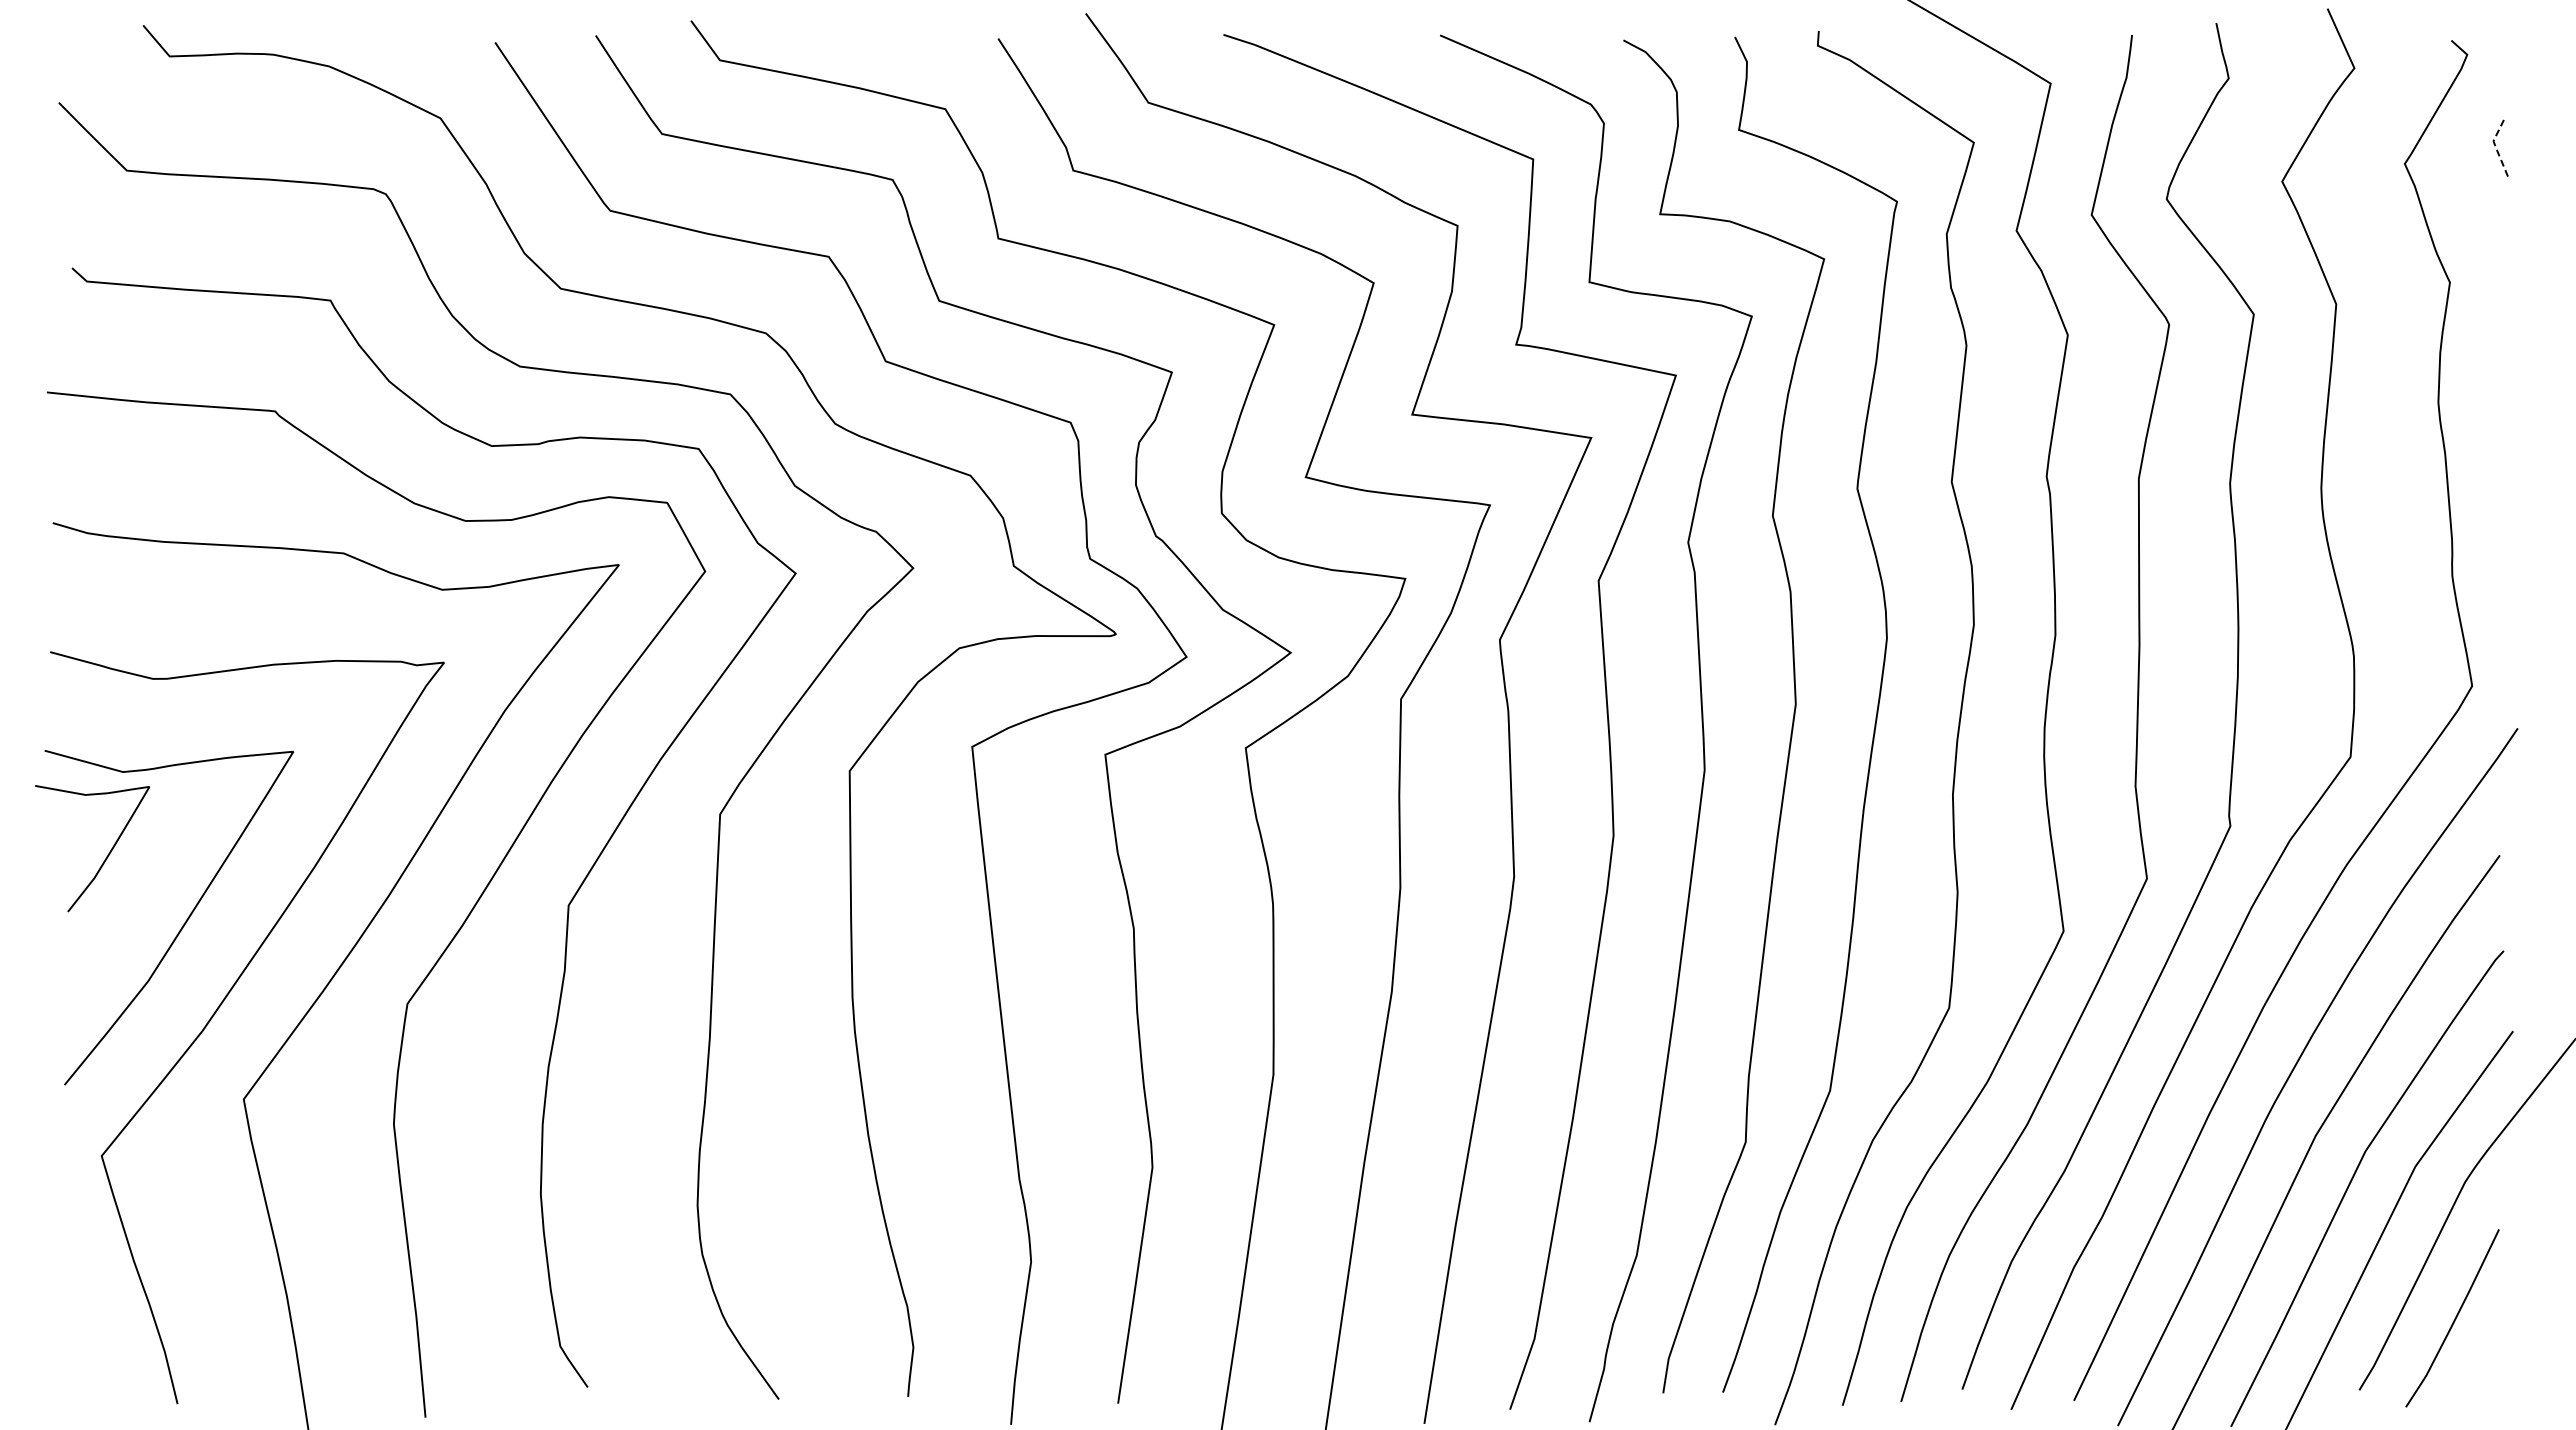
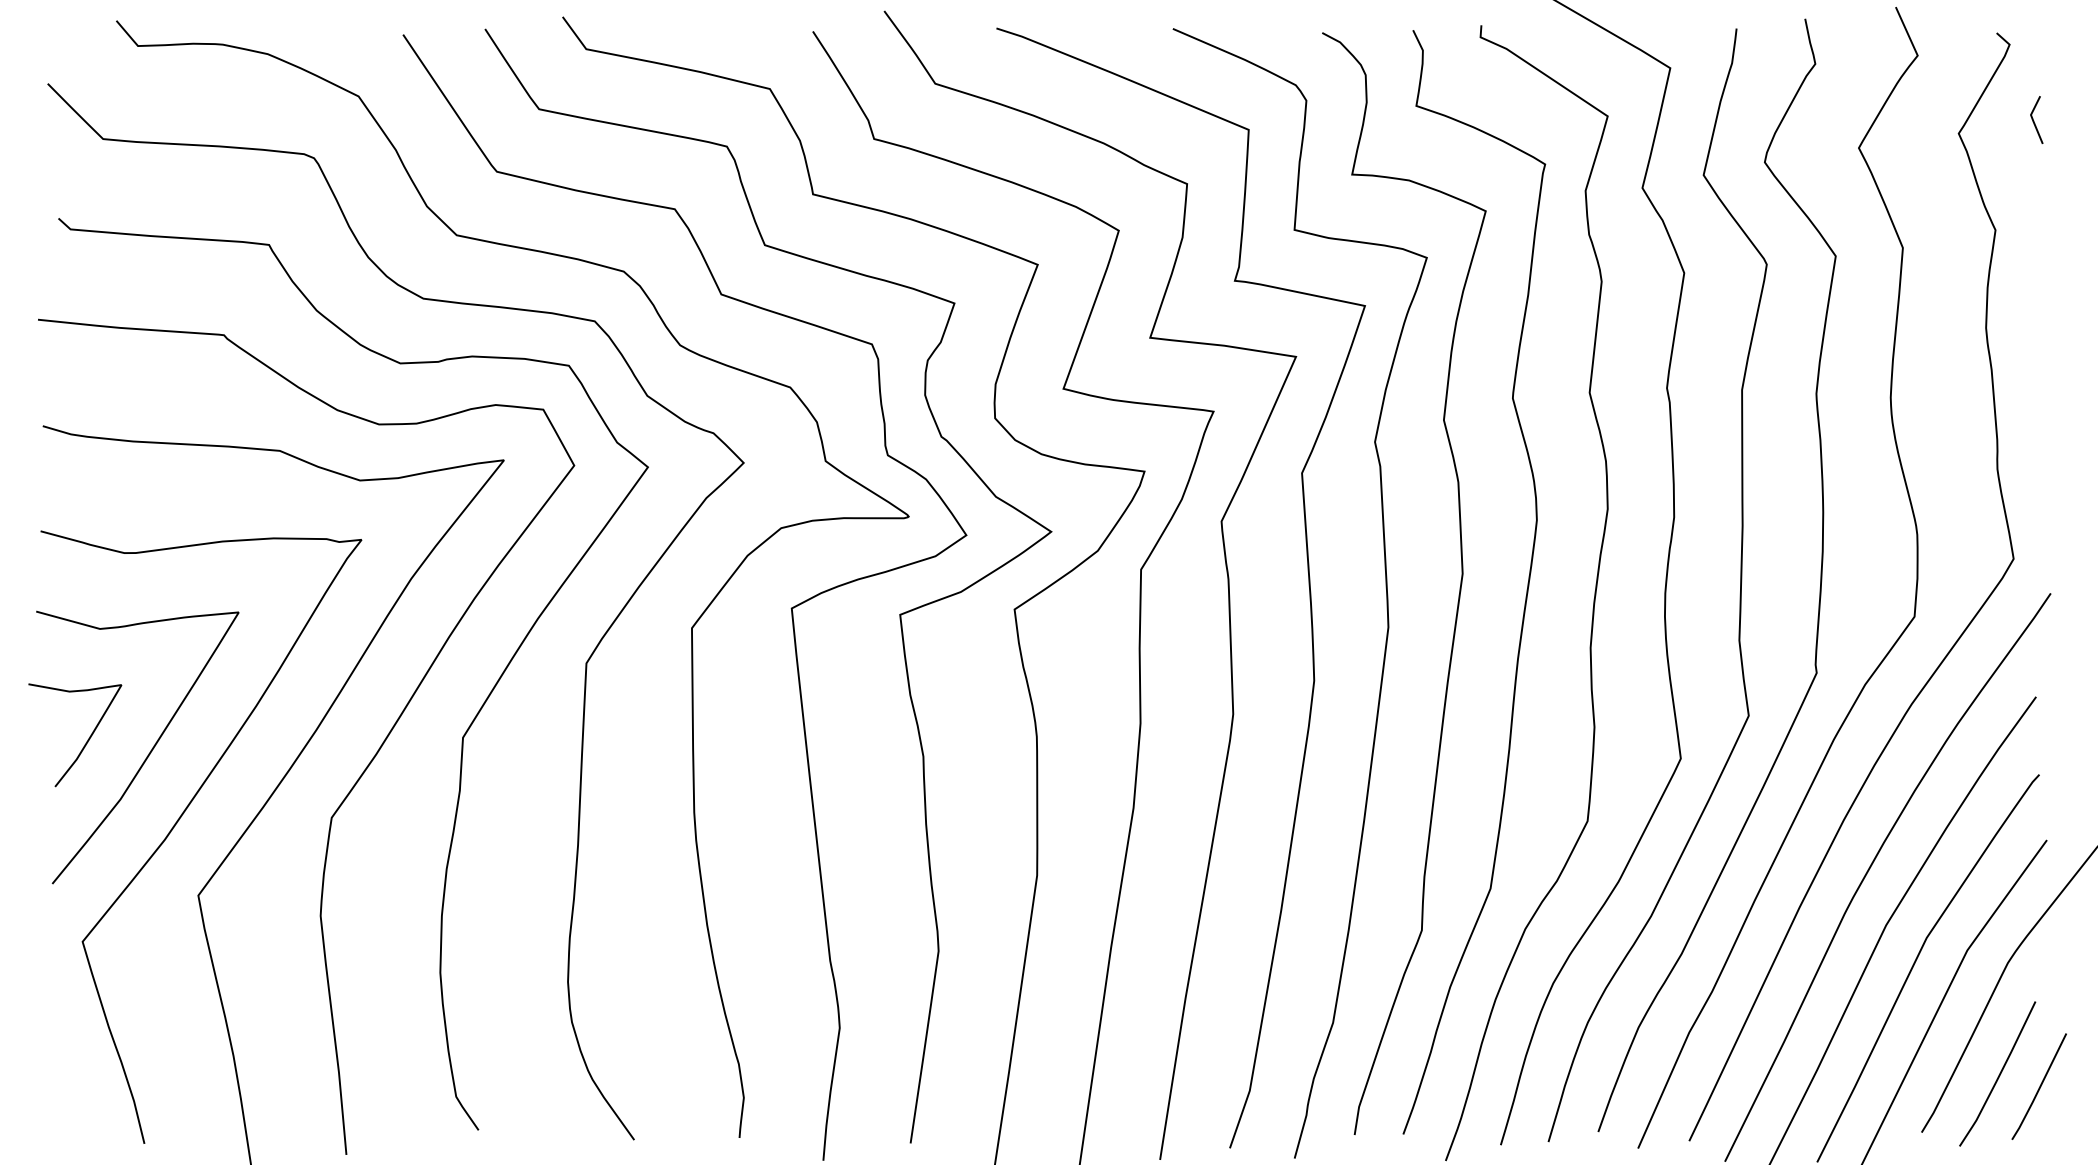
line: (2495, 146) -> (2032, 119), dashed -> solid
curve: (106, 856) -> (86, 741), moved
line: (2504, 1333) -> (2039, 1086), added

